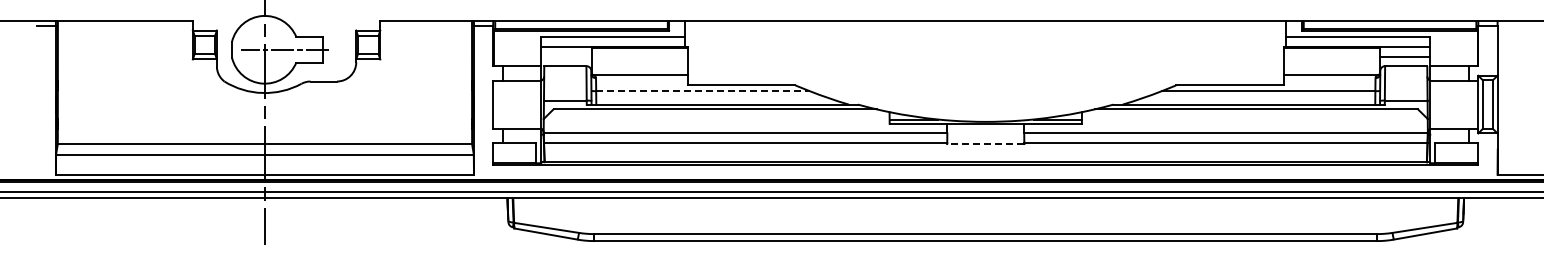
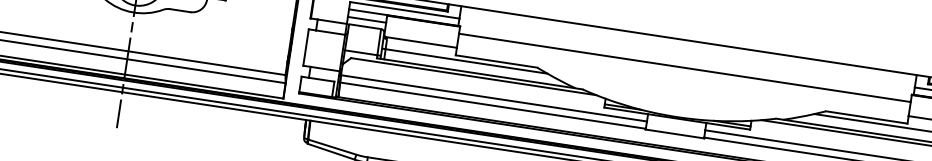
line: (566, 56) -> (367, 19), added
line: (985, 56) -> (684, 67), added
line: (703, 91) -> (466, 61), dashed -> solid
line: (985, 144) -> (674, 134), dashed -> solid

